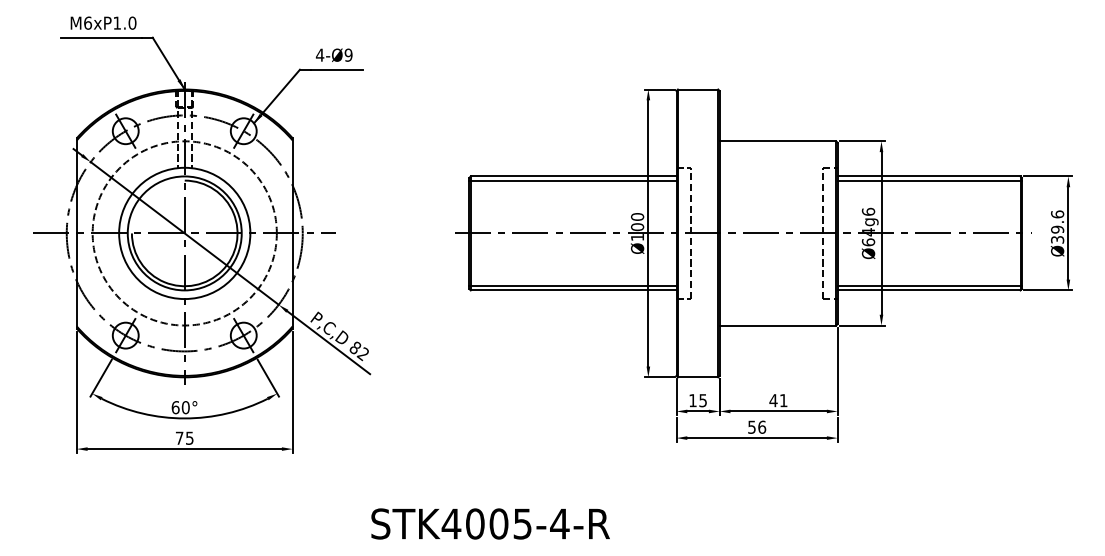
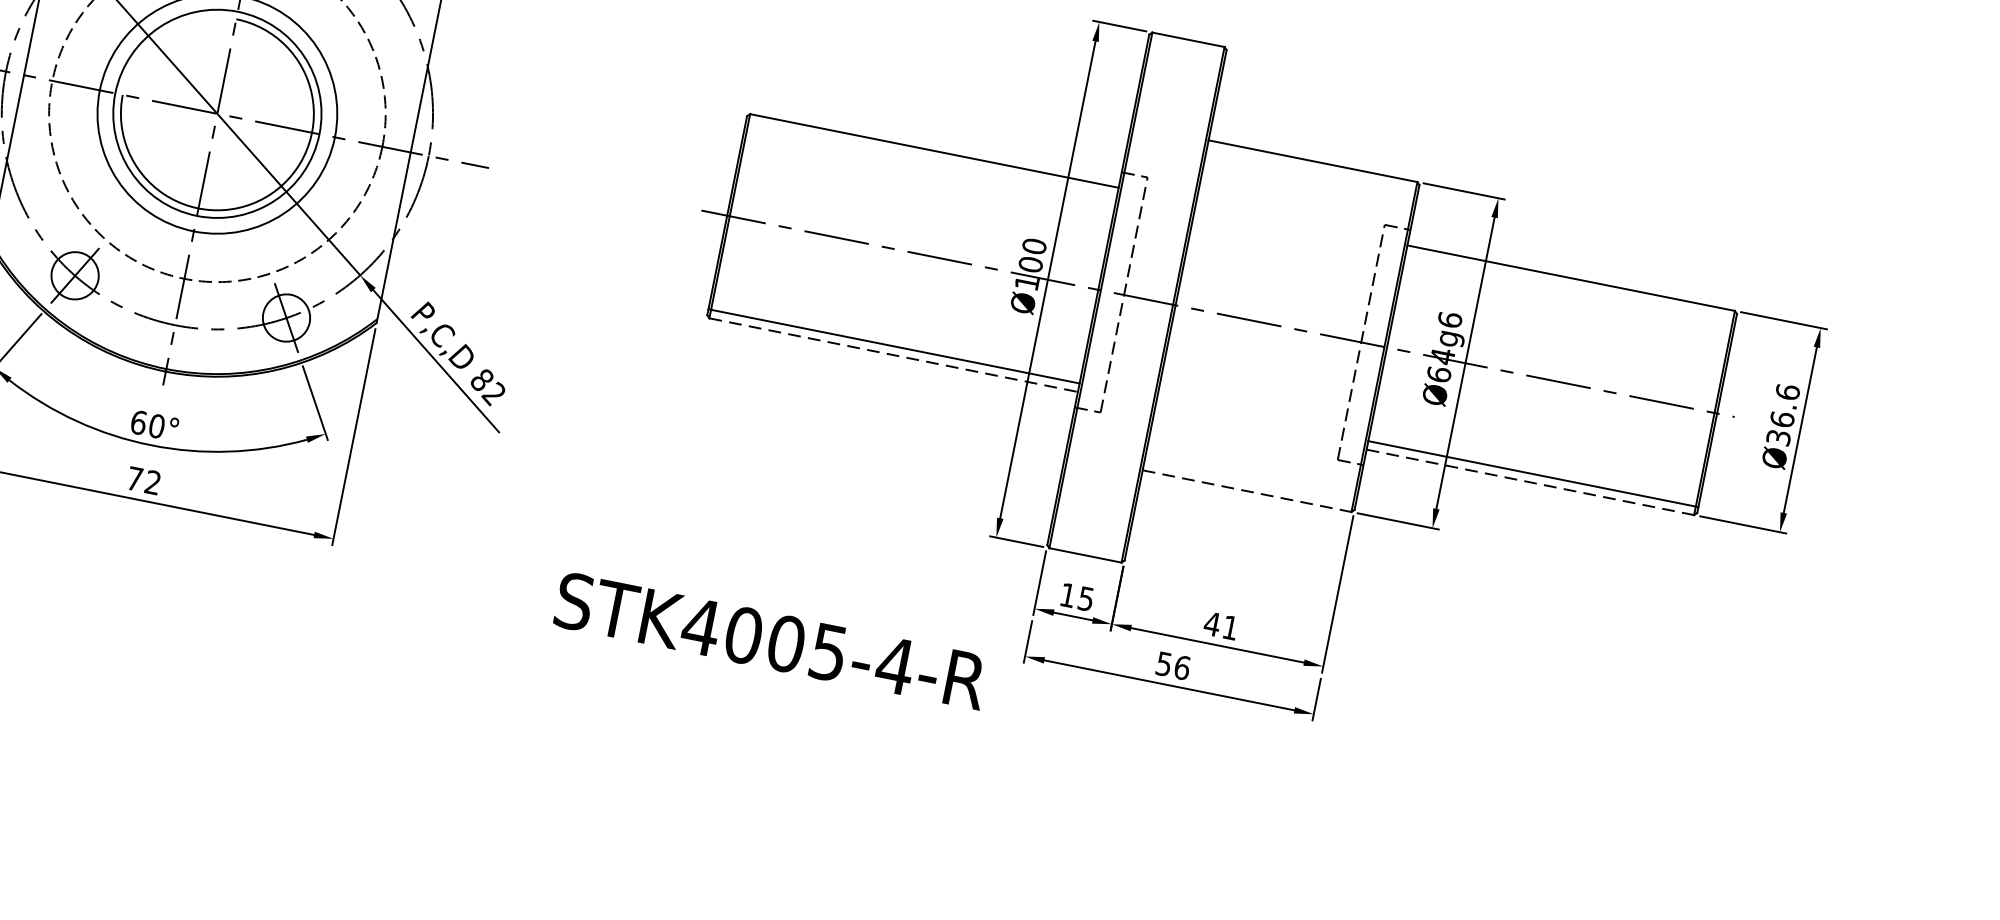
line: (572, 181) -> (930, 159), removed
line: (929, 181) -> (1570, 287), removed
text: (1057, 229) -> (1782, 419), Ø39.6 -> Ø36.6
line: (573, 290) -> (893, 355), solid -> dashed
line: (929, 290) -> (1531, 482), solid -> dashed
line: (778, 325) -> (1248, 491), solid -> dashed
text: (189, 437) -> (152, 481), 75 -> 72
text: (490, 523) -> (771, 640), moved

